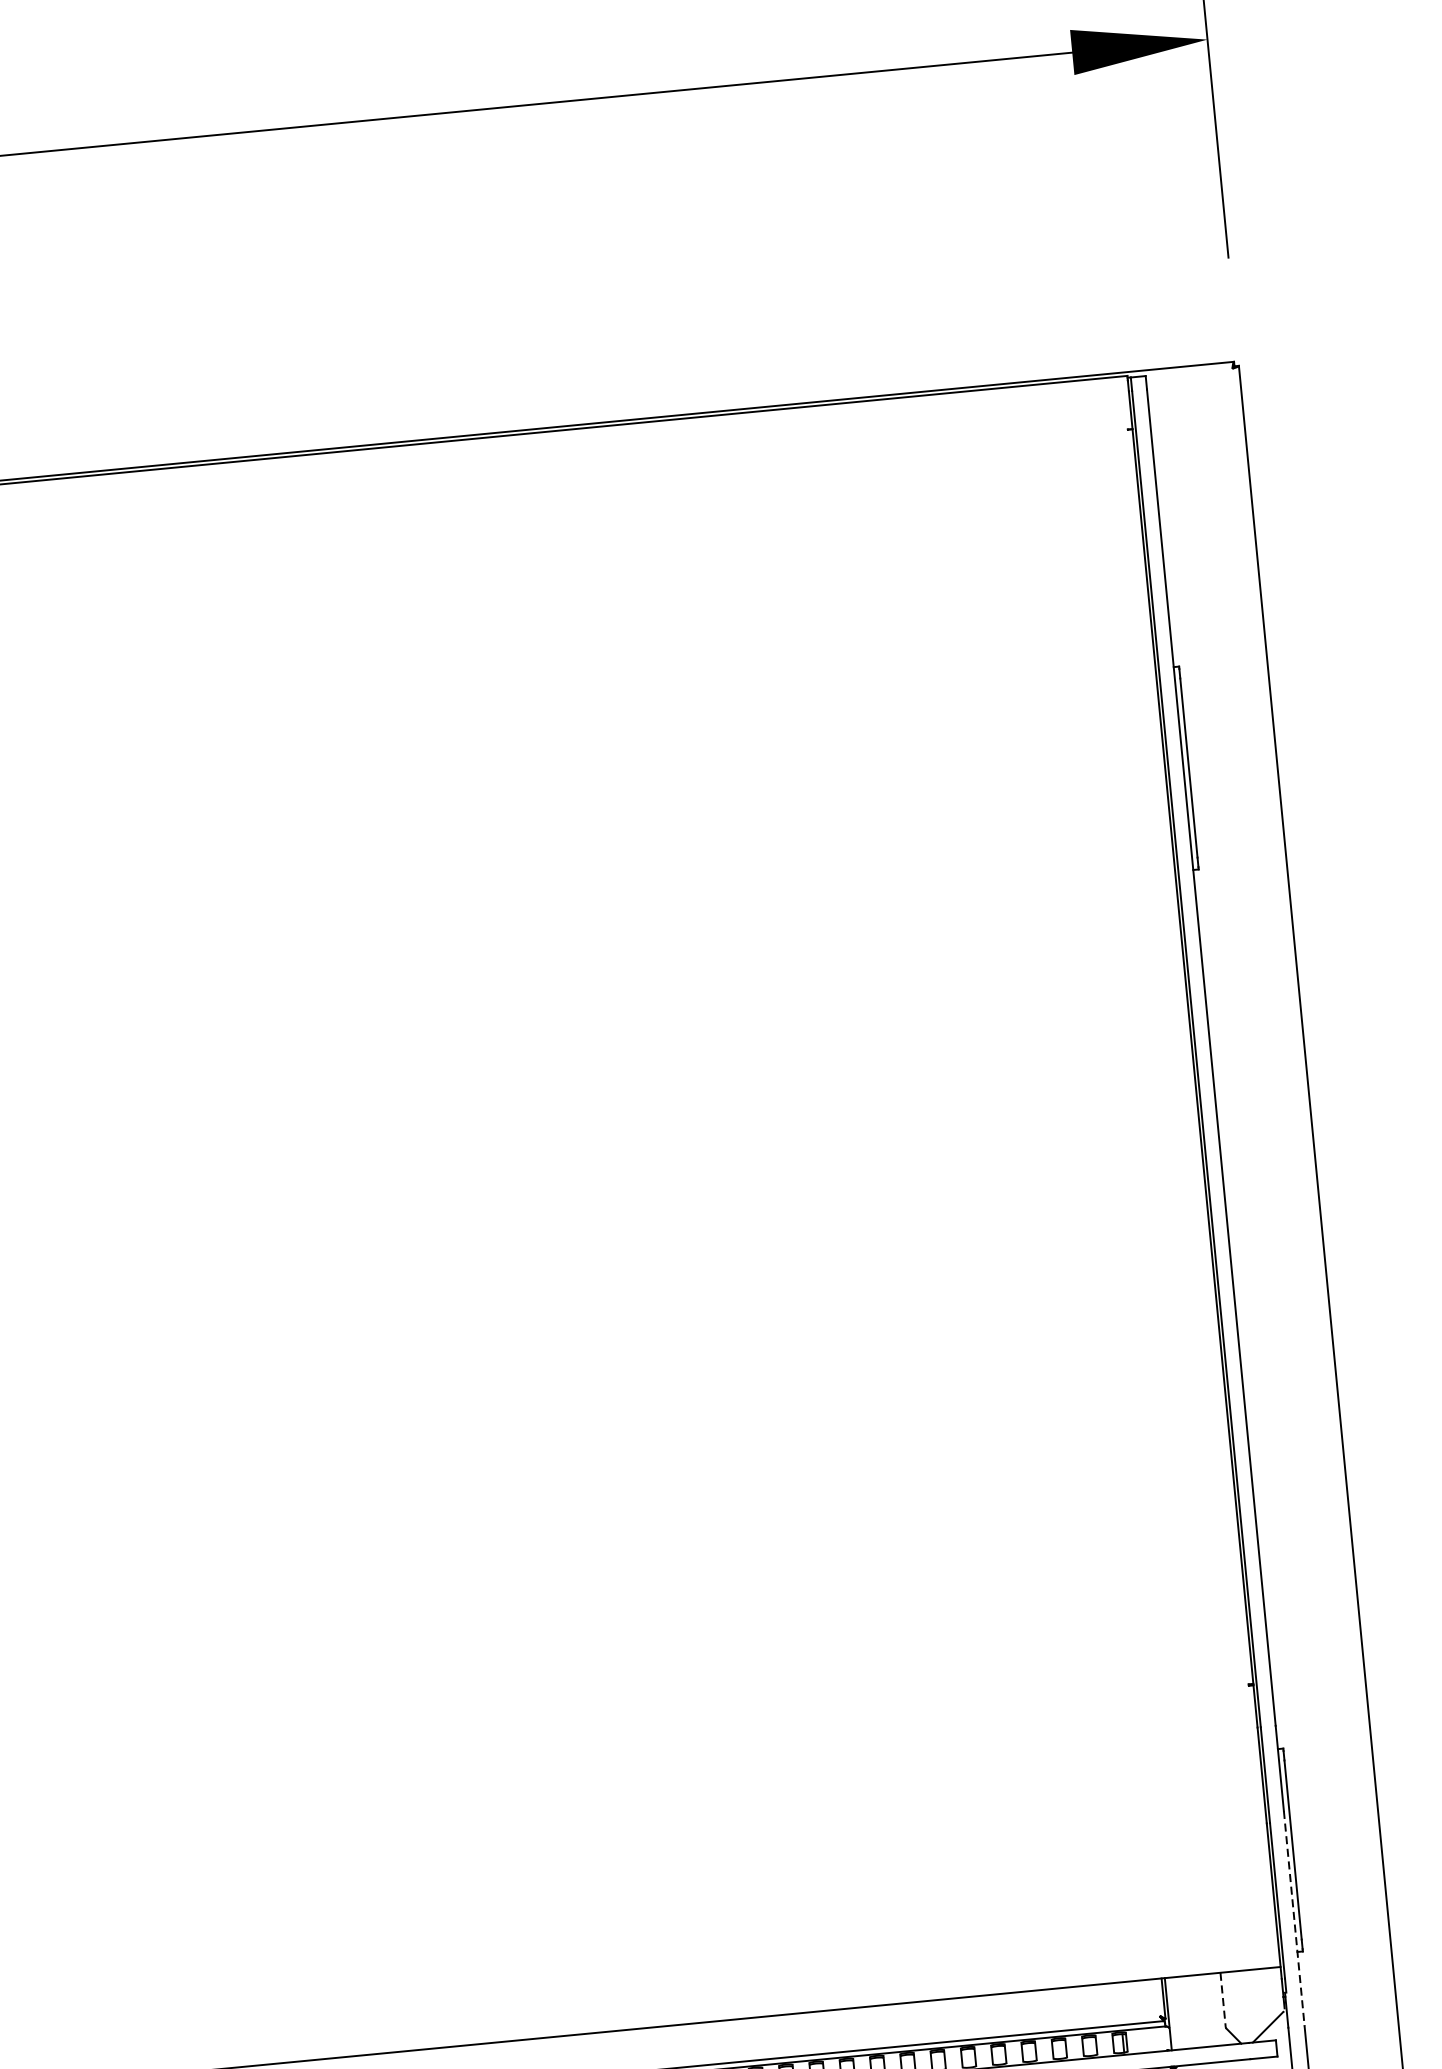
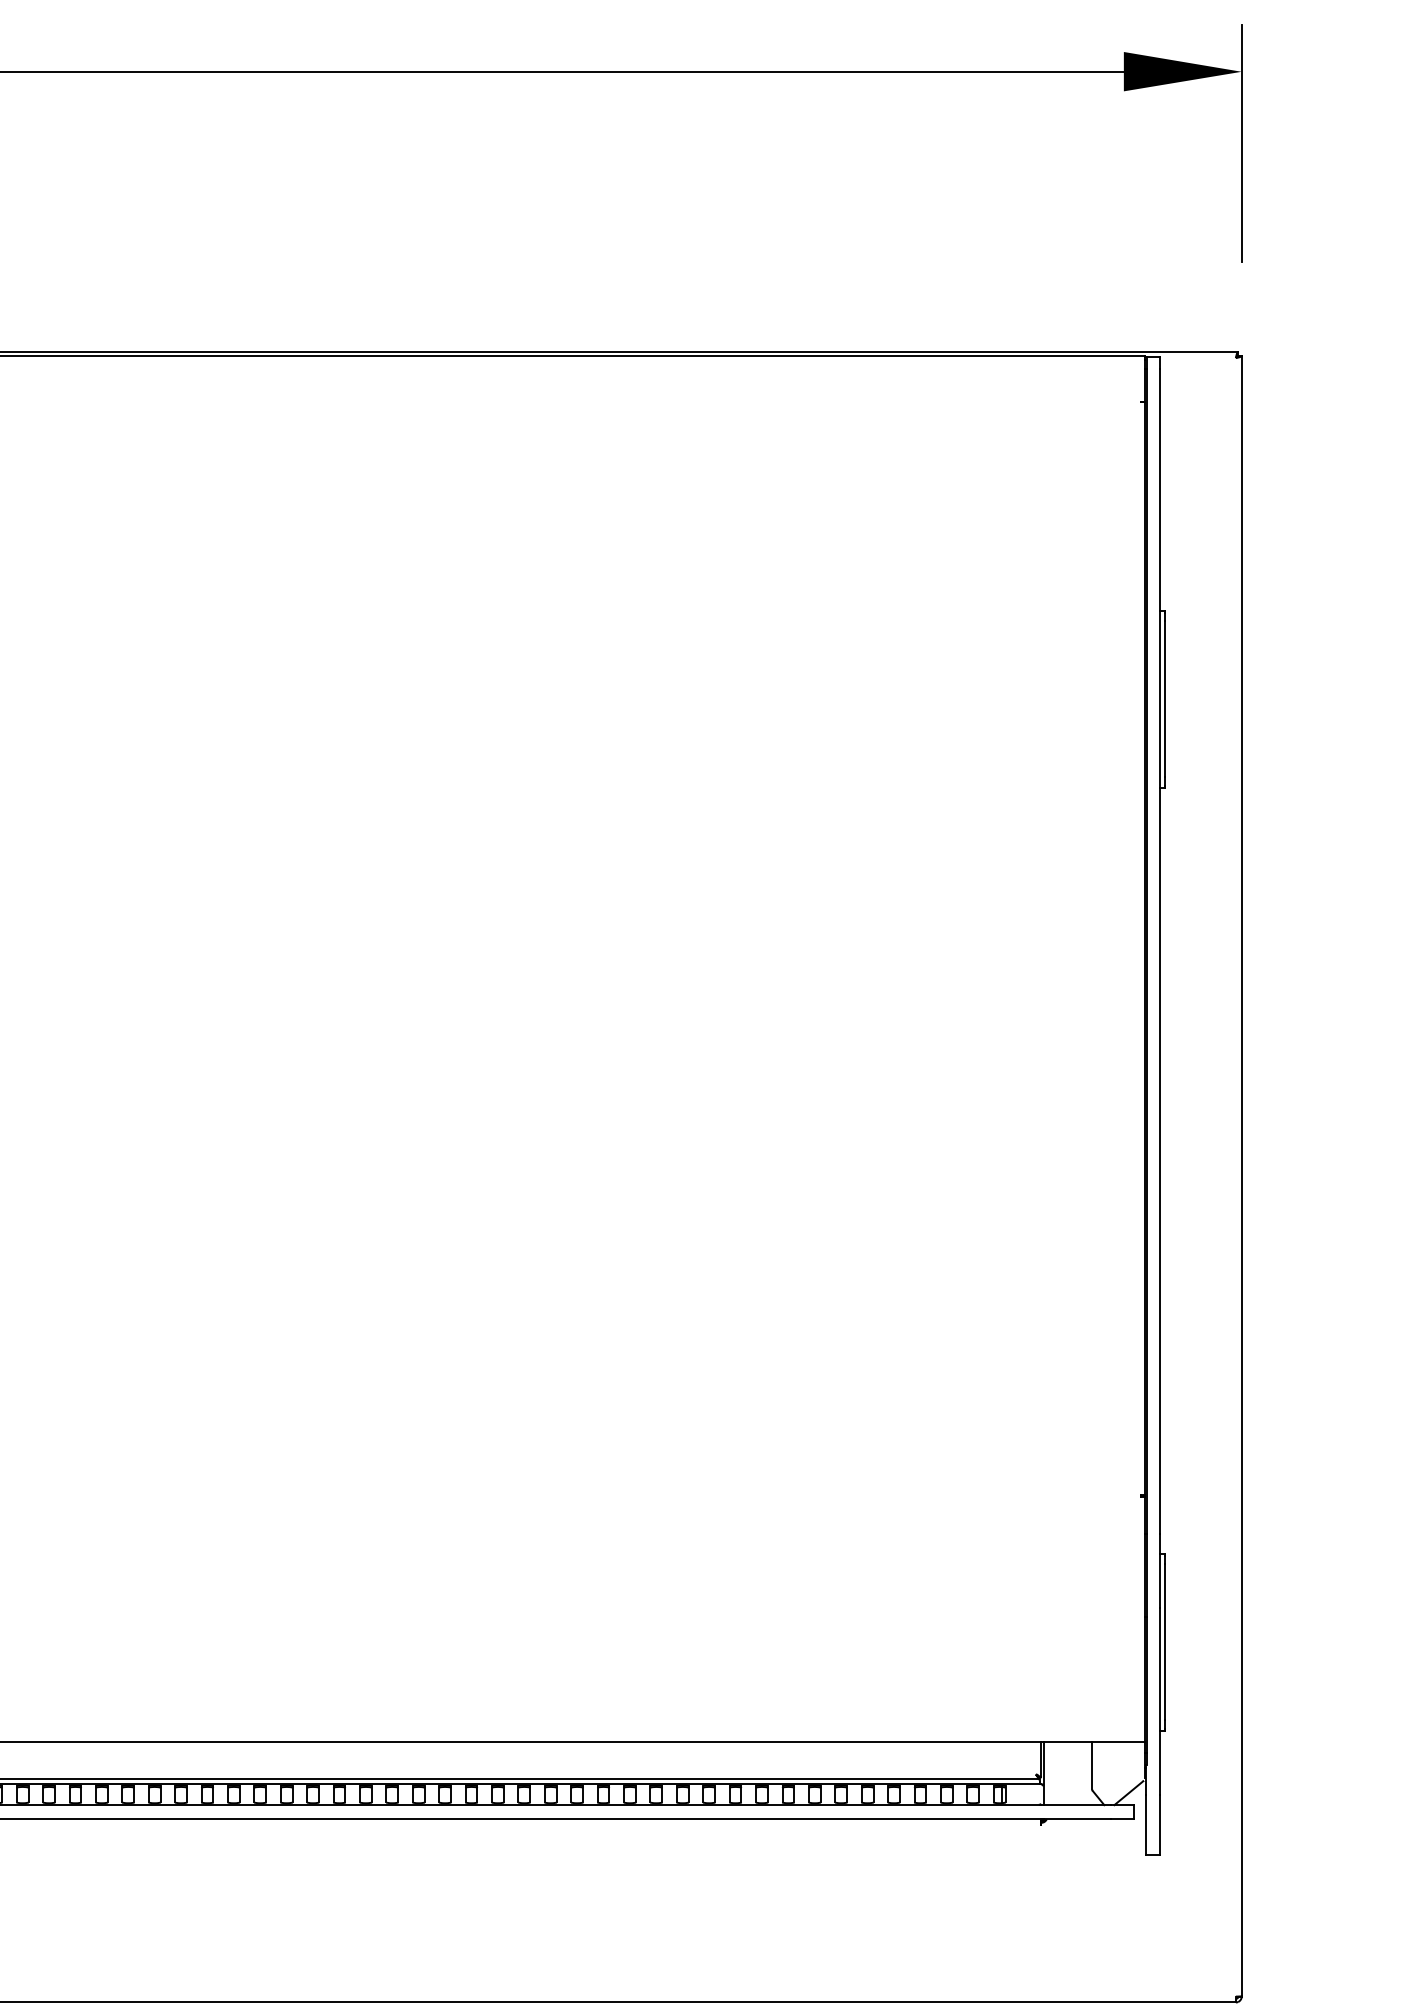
line: (1294, 1918) -> (1160, 1701), dashed -> solid
line: (1223, 1999) -> (1092, 1765), dashed -> solid

